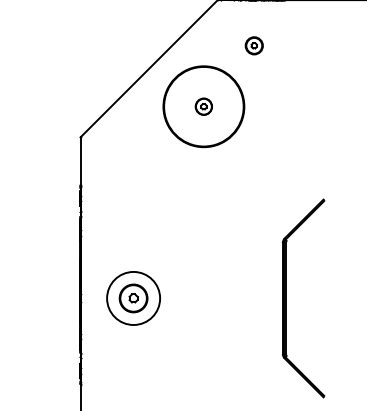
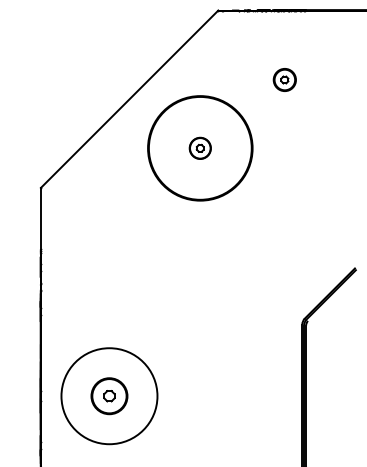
part: (253, 45) -> (283, 79), moved
circle: (133, 297) -> (109, 394), size x1.4

